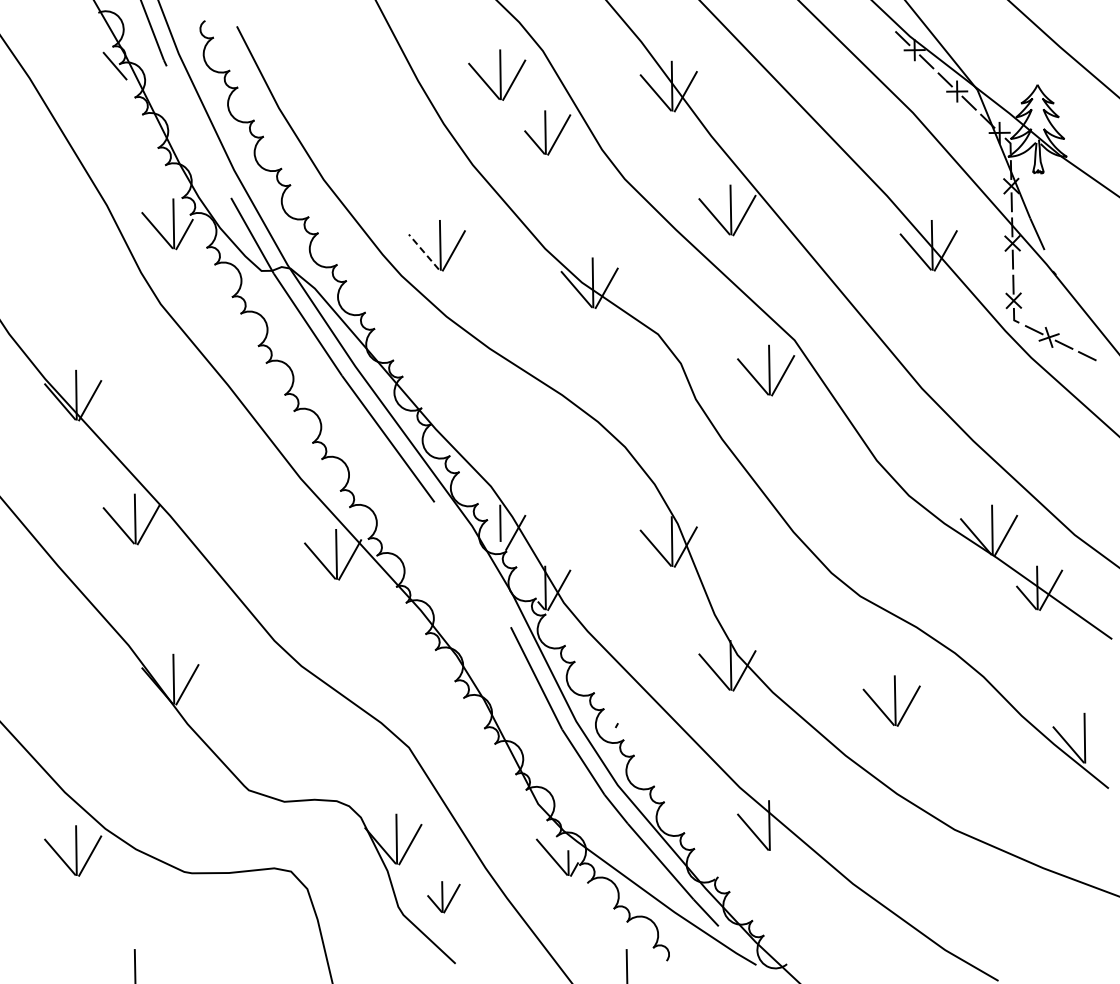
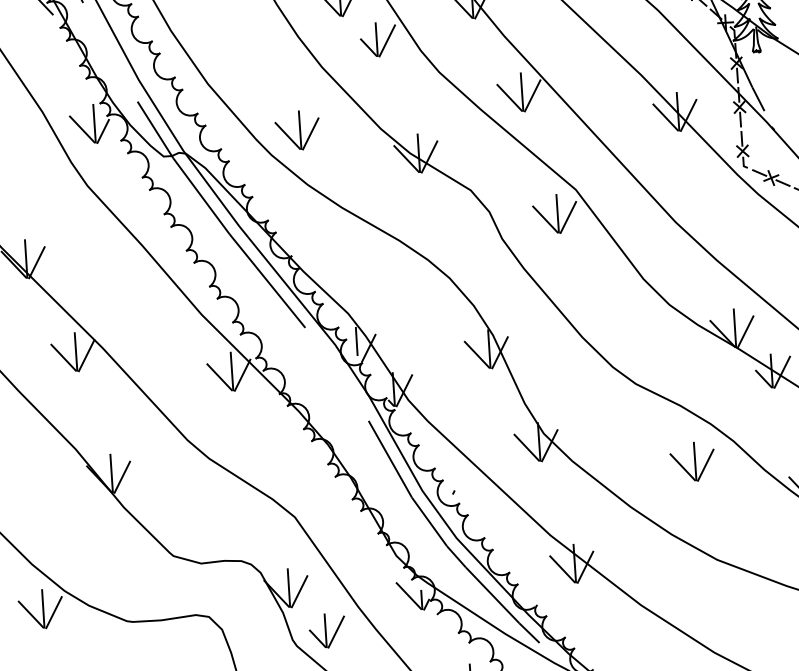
line: (423, 251) -> (287, 135), dashed -> solid
part: (891, 700) -> (692, 461), moved
line: (783, 830) -> (585, 566), added
part: (443, 896) -> (327, 630), size x1.43

